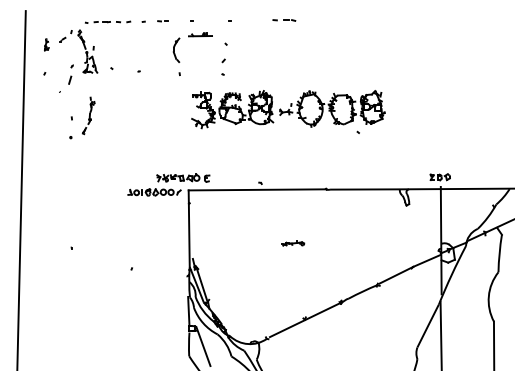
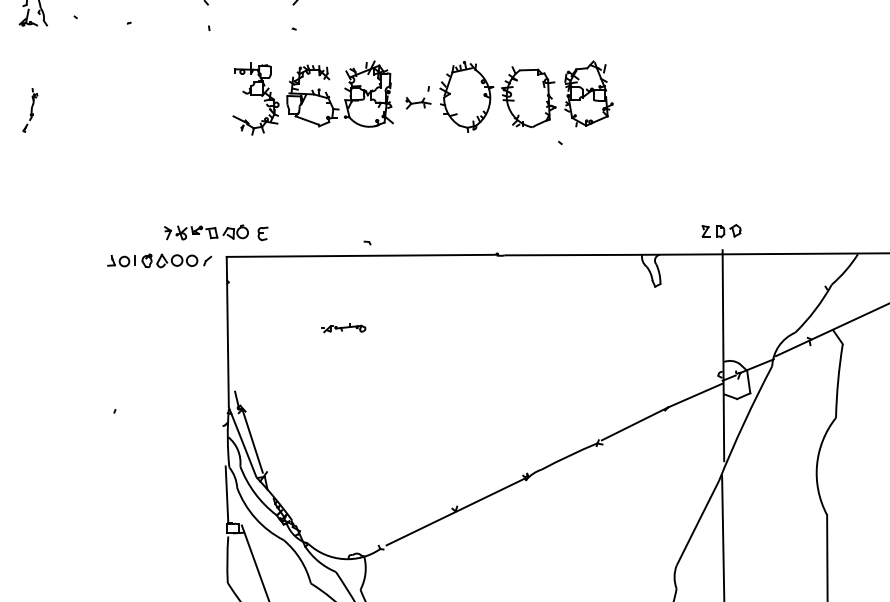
part: (88, 115) -> (29, 109), size x0.6
part: (293, 243) -> (344, 327), moved

